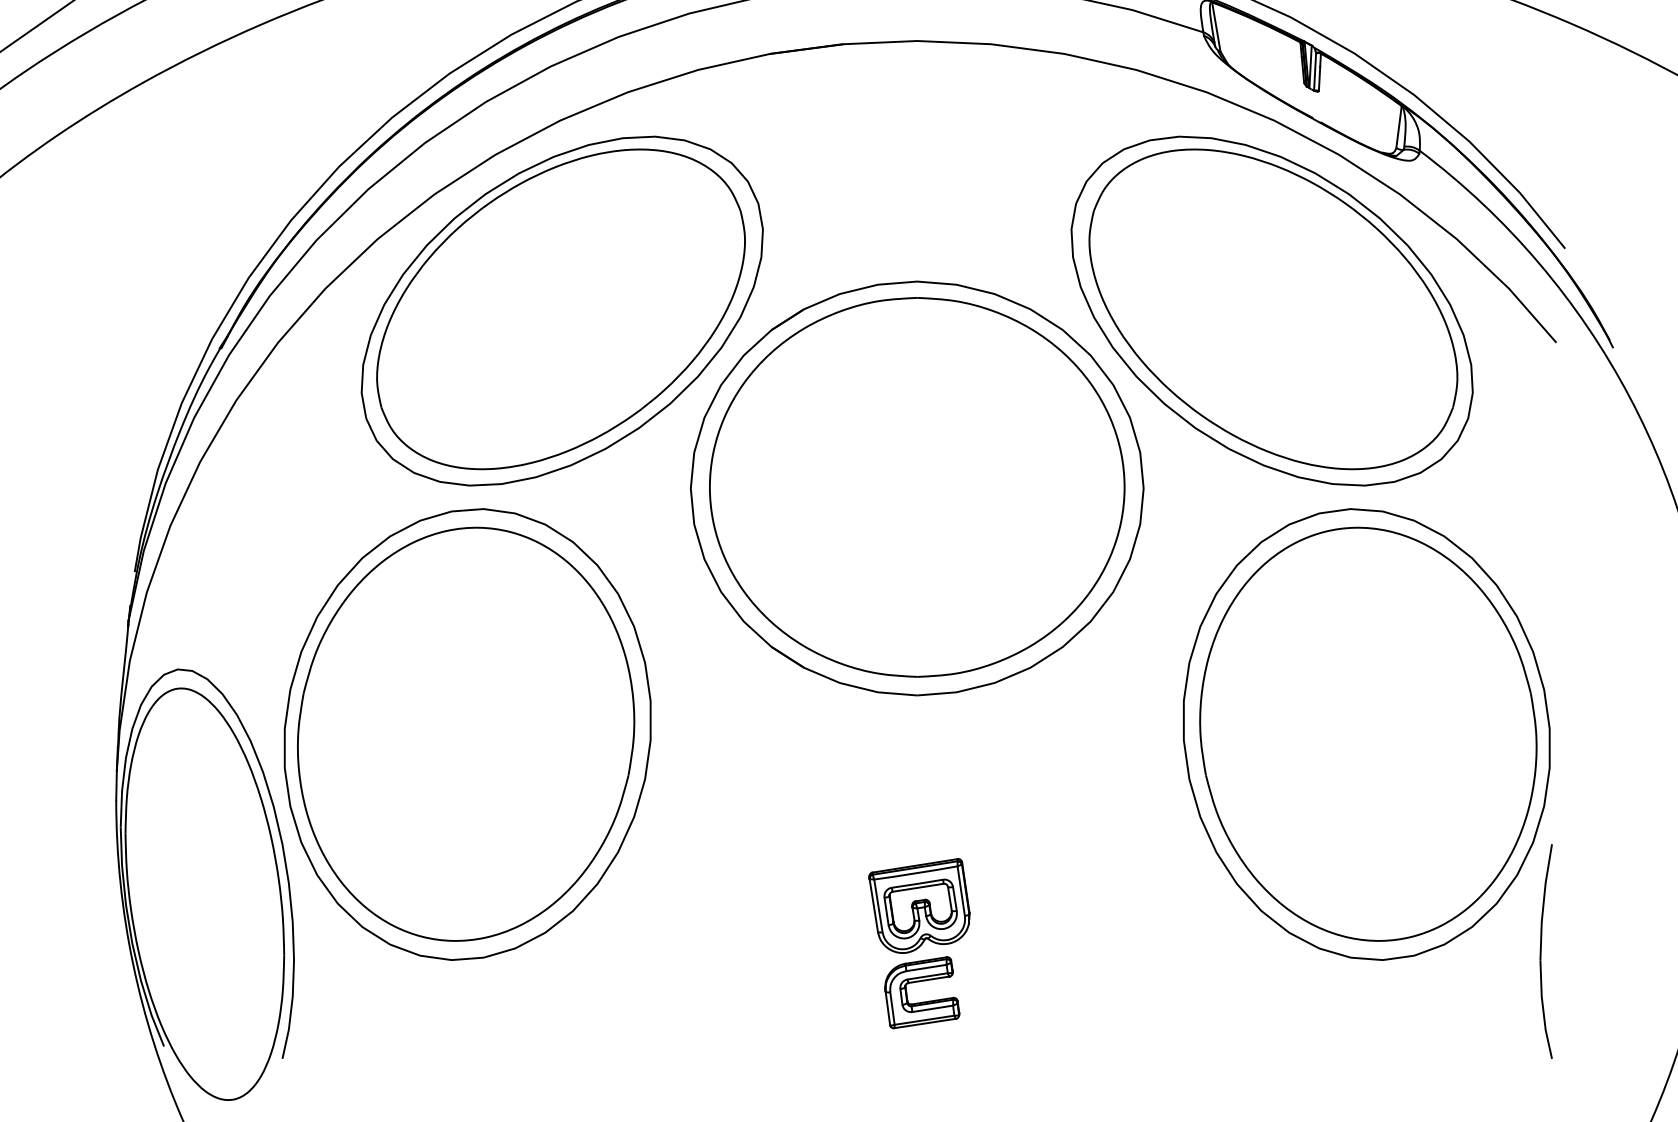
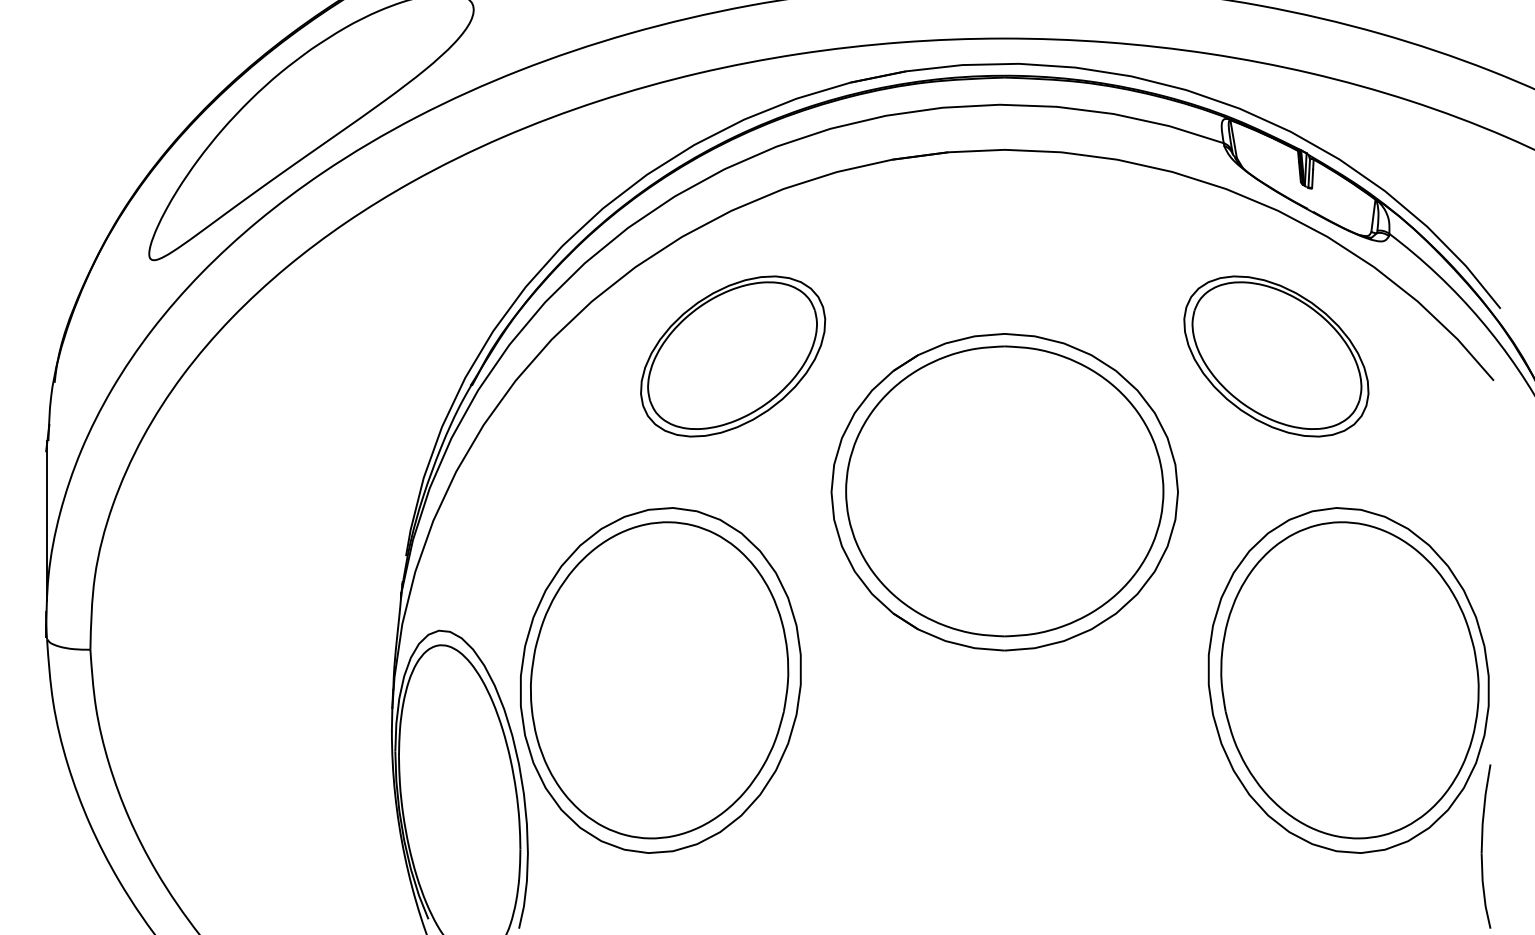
part: (561, 311) -> (732, 356), size x0.6
part: (1272, 311) -> (1276, 356), size x0.6
part: (919, 943) -> (1006, 840), removed

